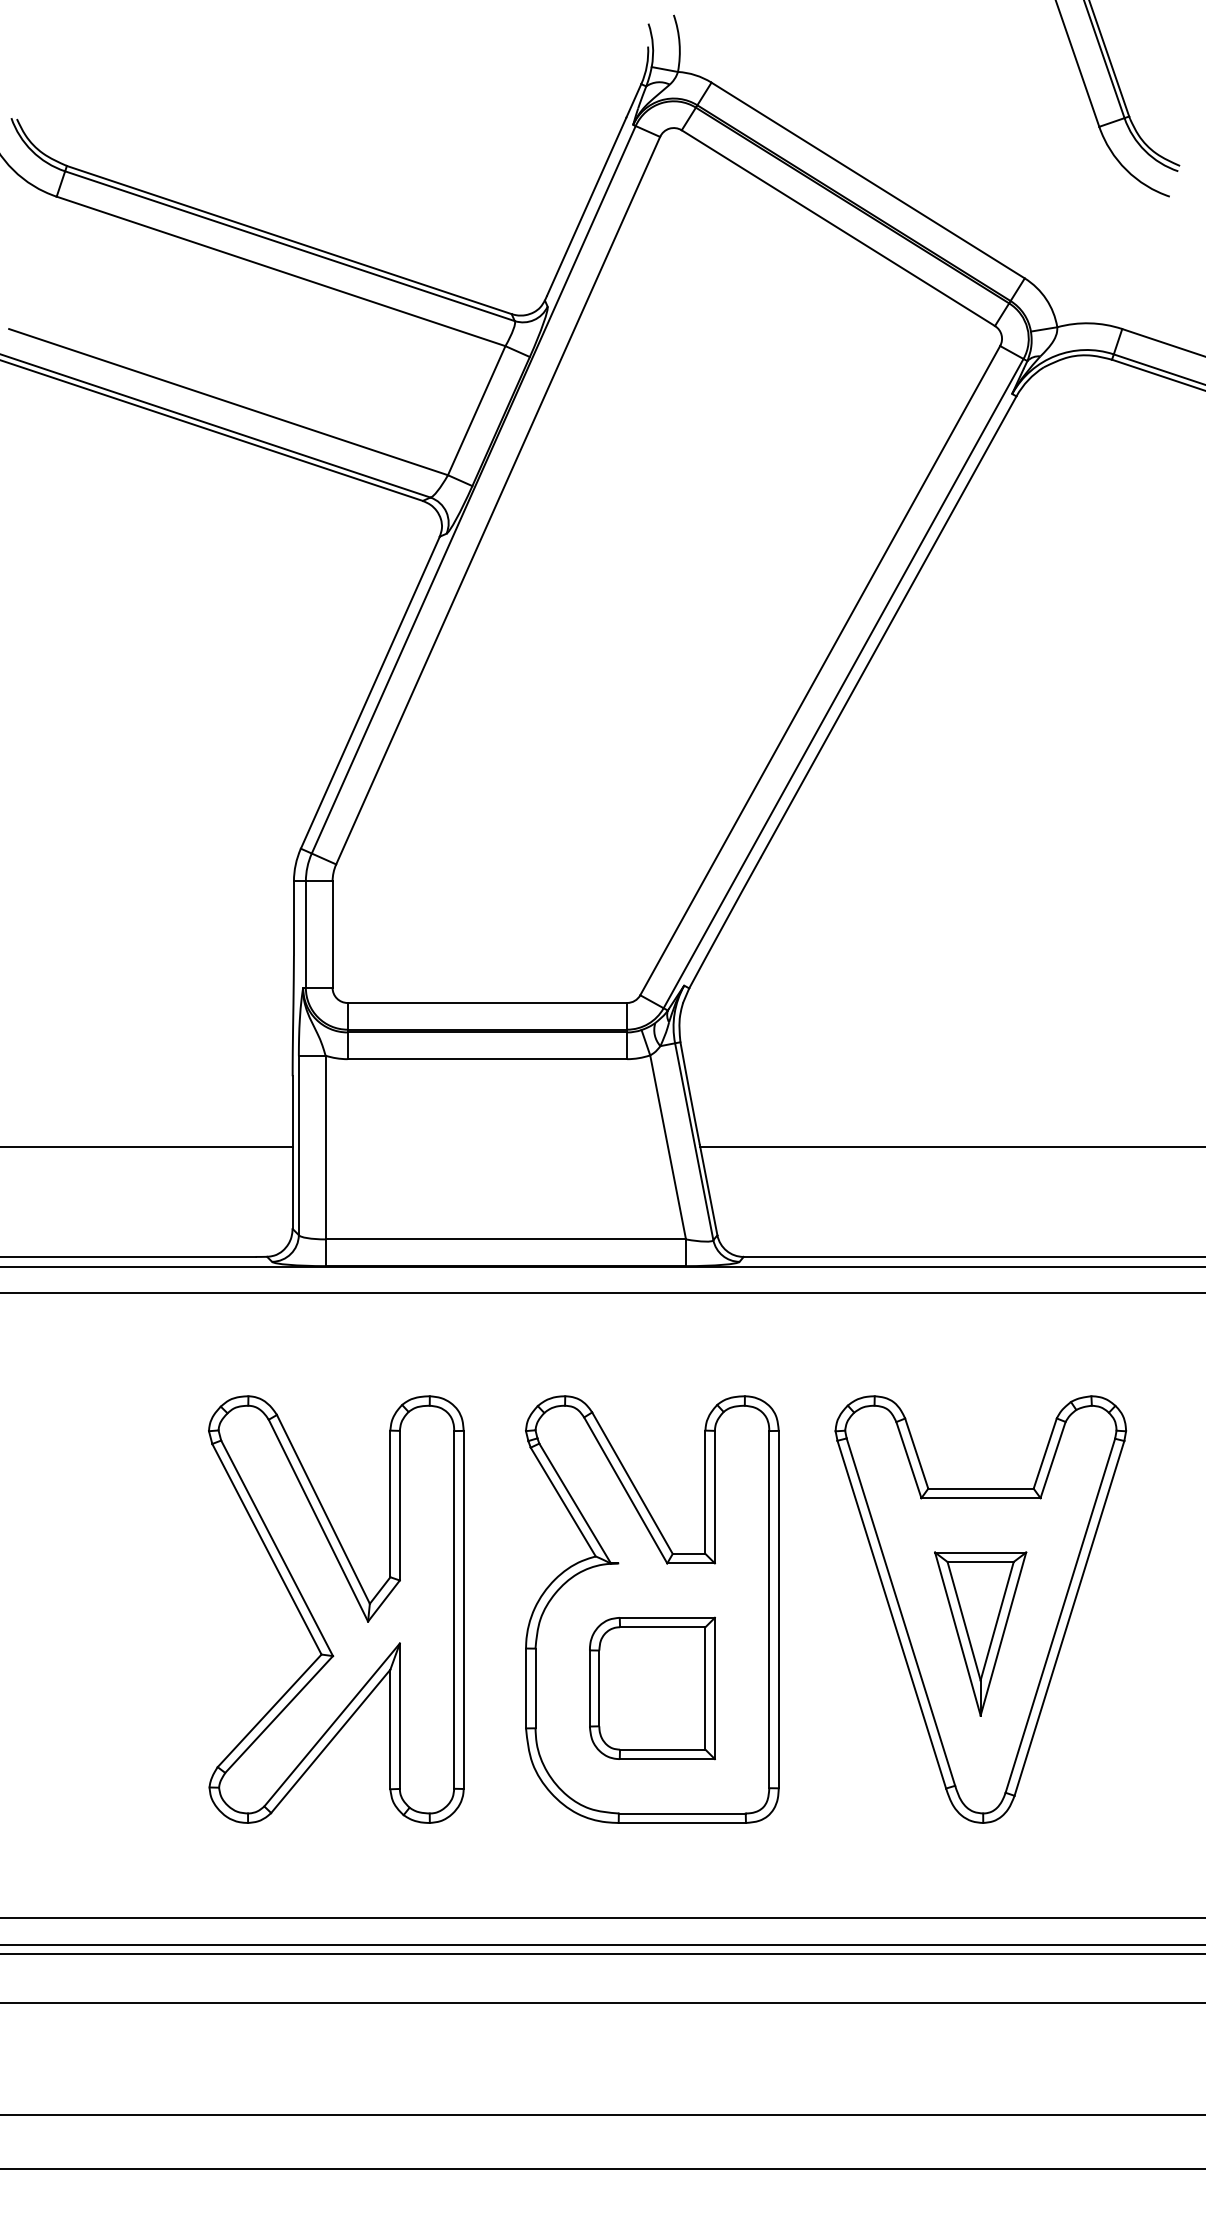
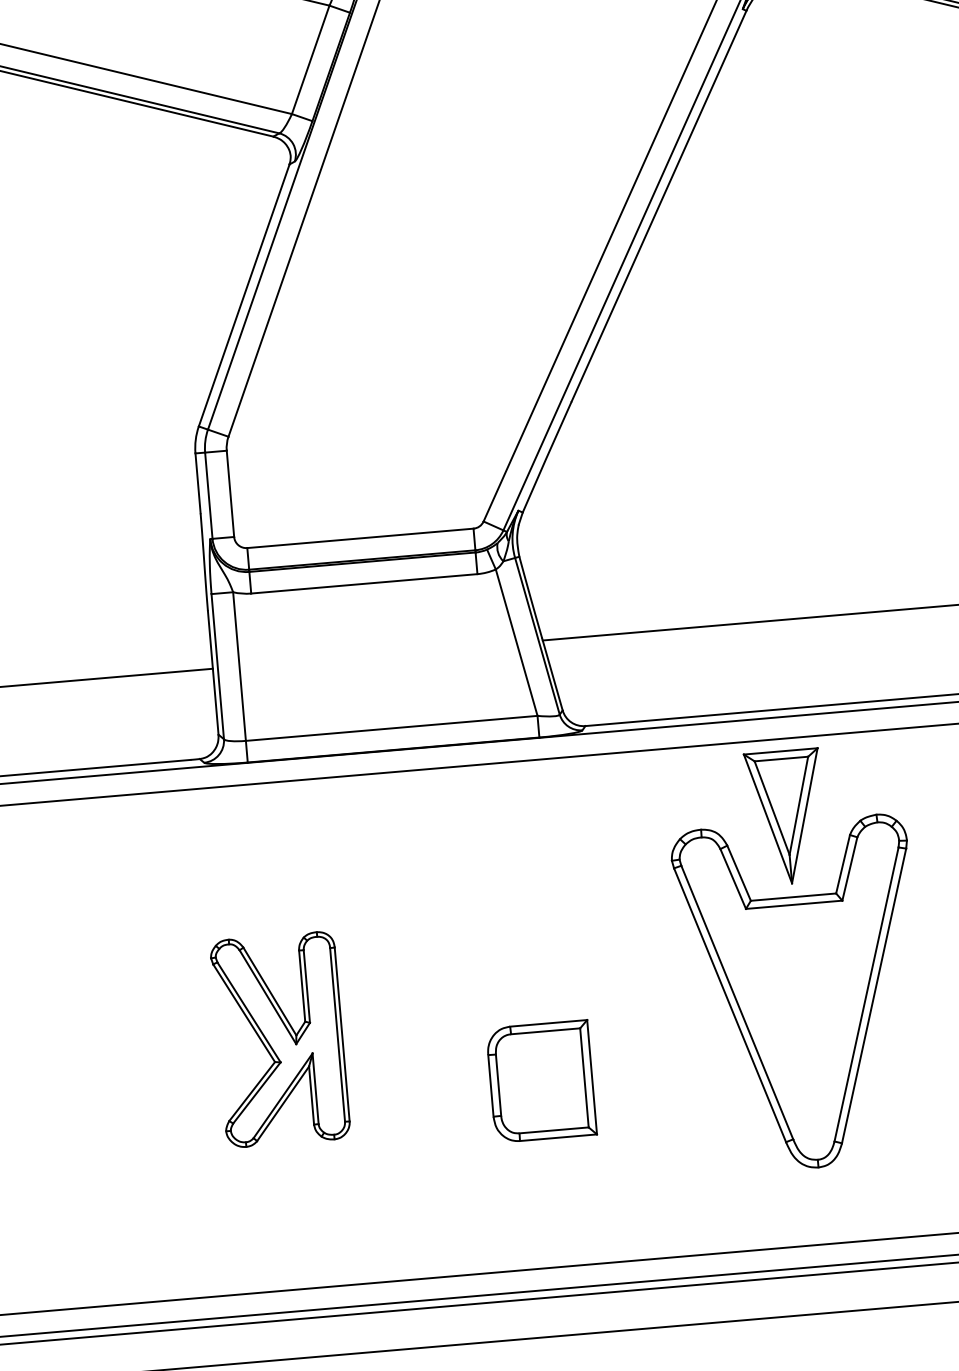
part: (336, 1609) -> (280, 1039), size x0.6
part: (652, 1609) -> (536, 1017), removed
part: (980, 1633) -> (786, 816), moved

